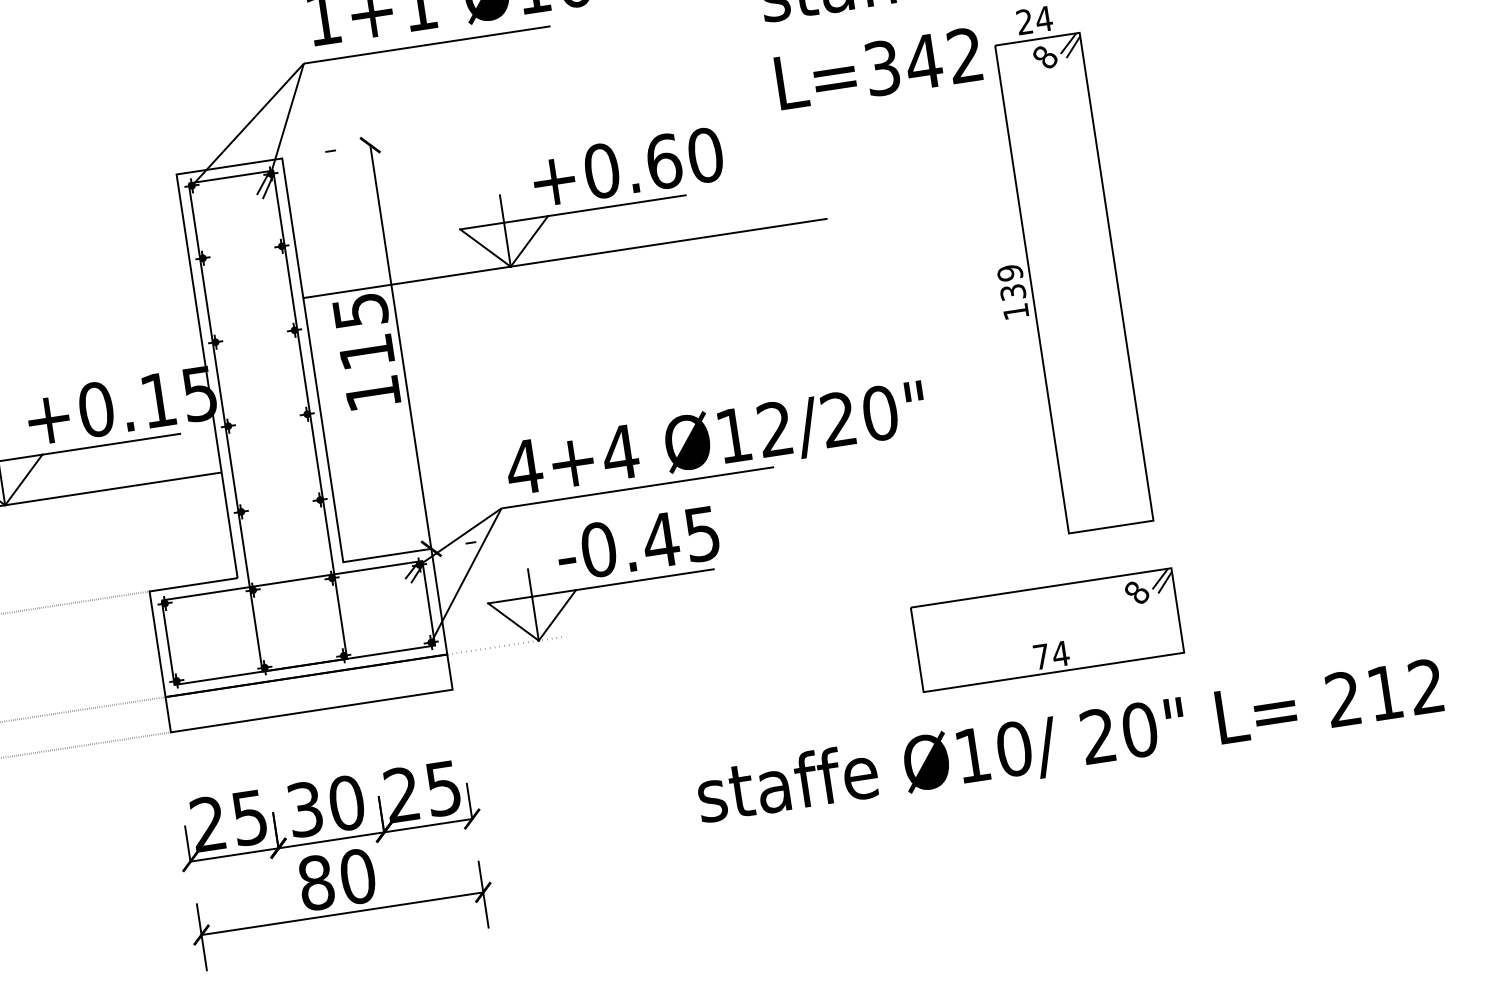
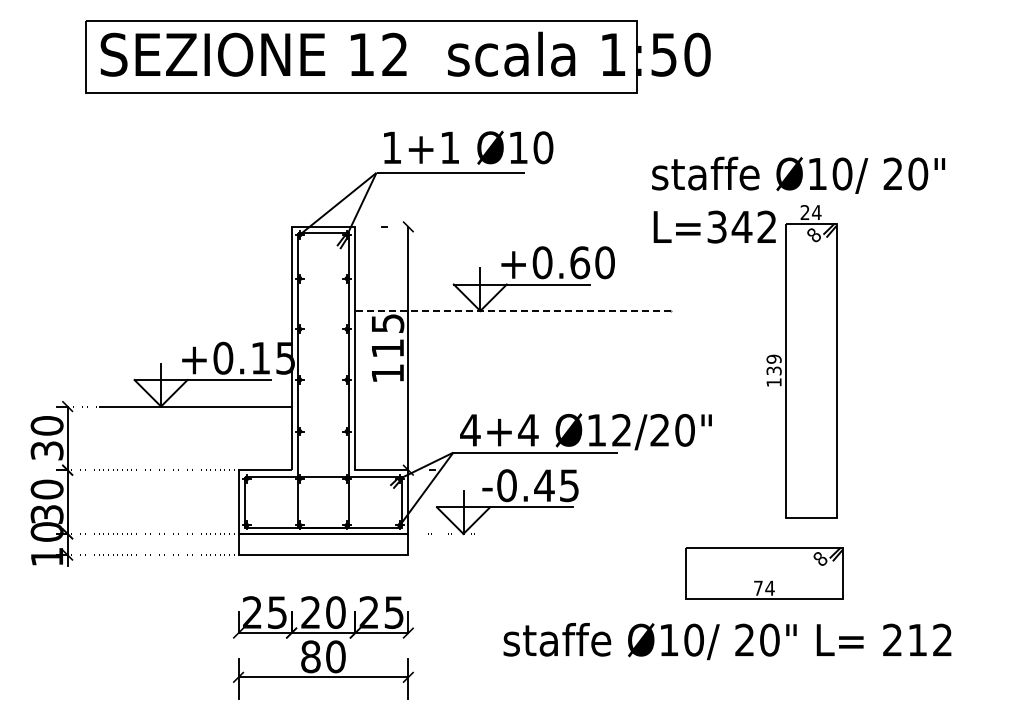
line: (565, 259) -> (513, 311), solid -> dashed
text: (1070, 742) -> (727, 641), moved
text: (304, 809) -> (310, 612), 30 -> 20

